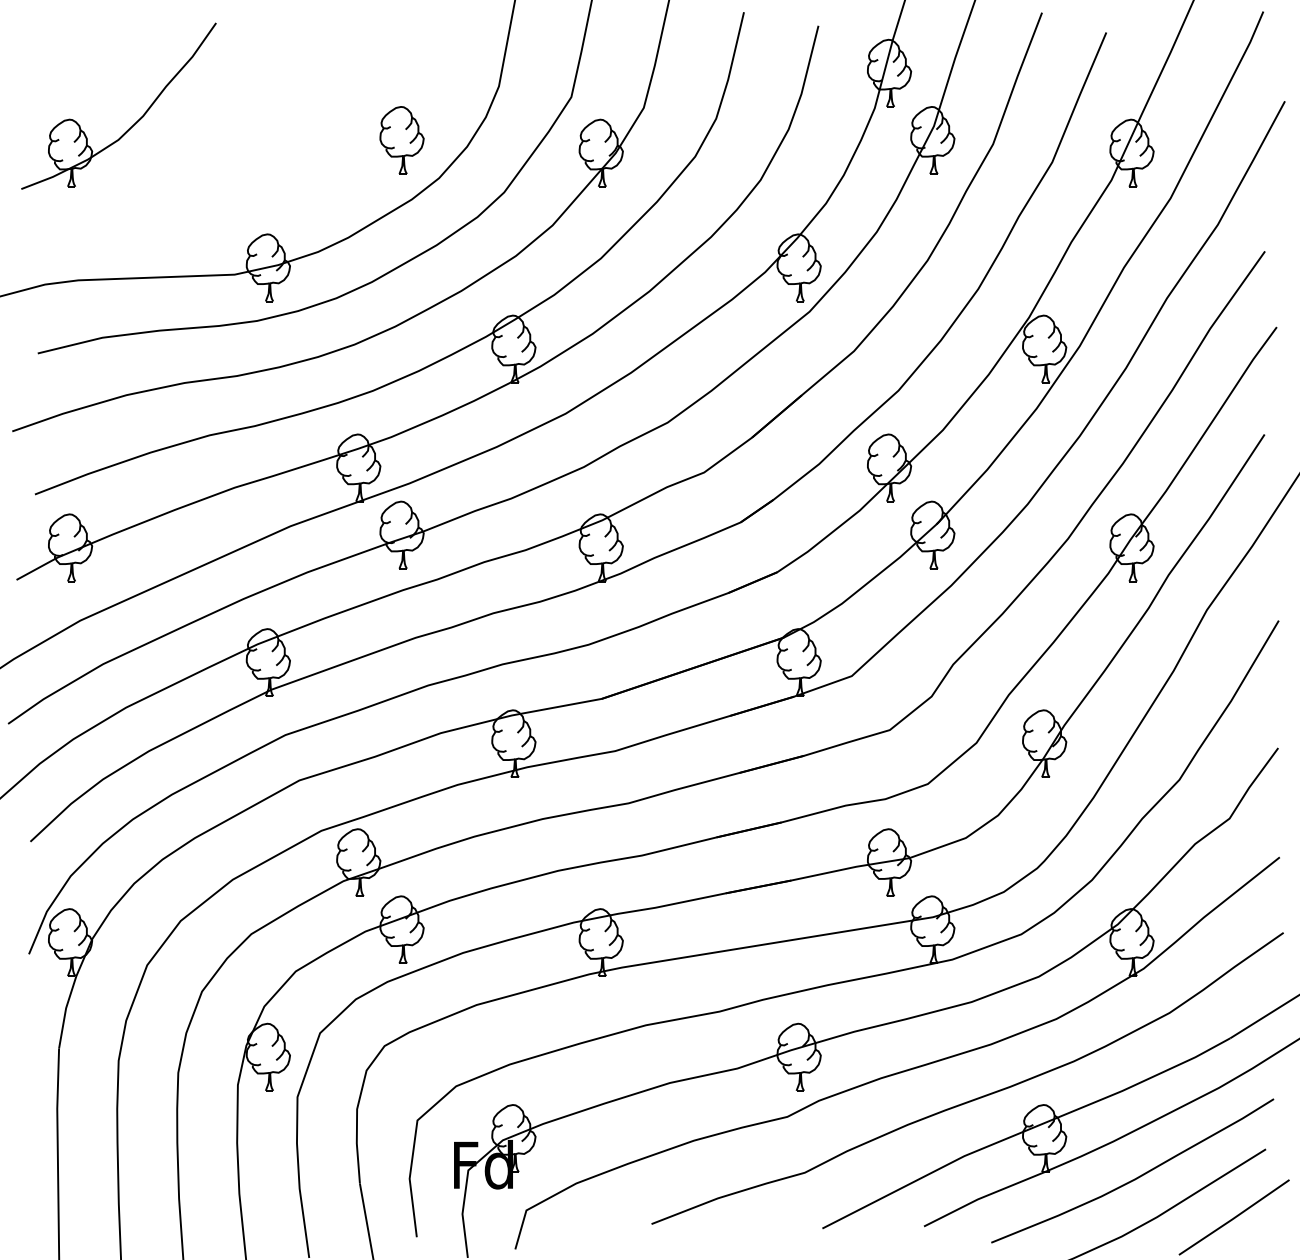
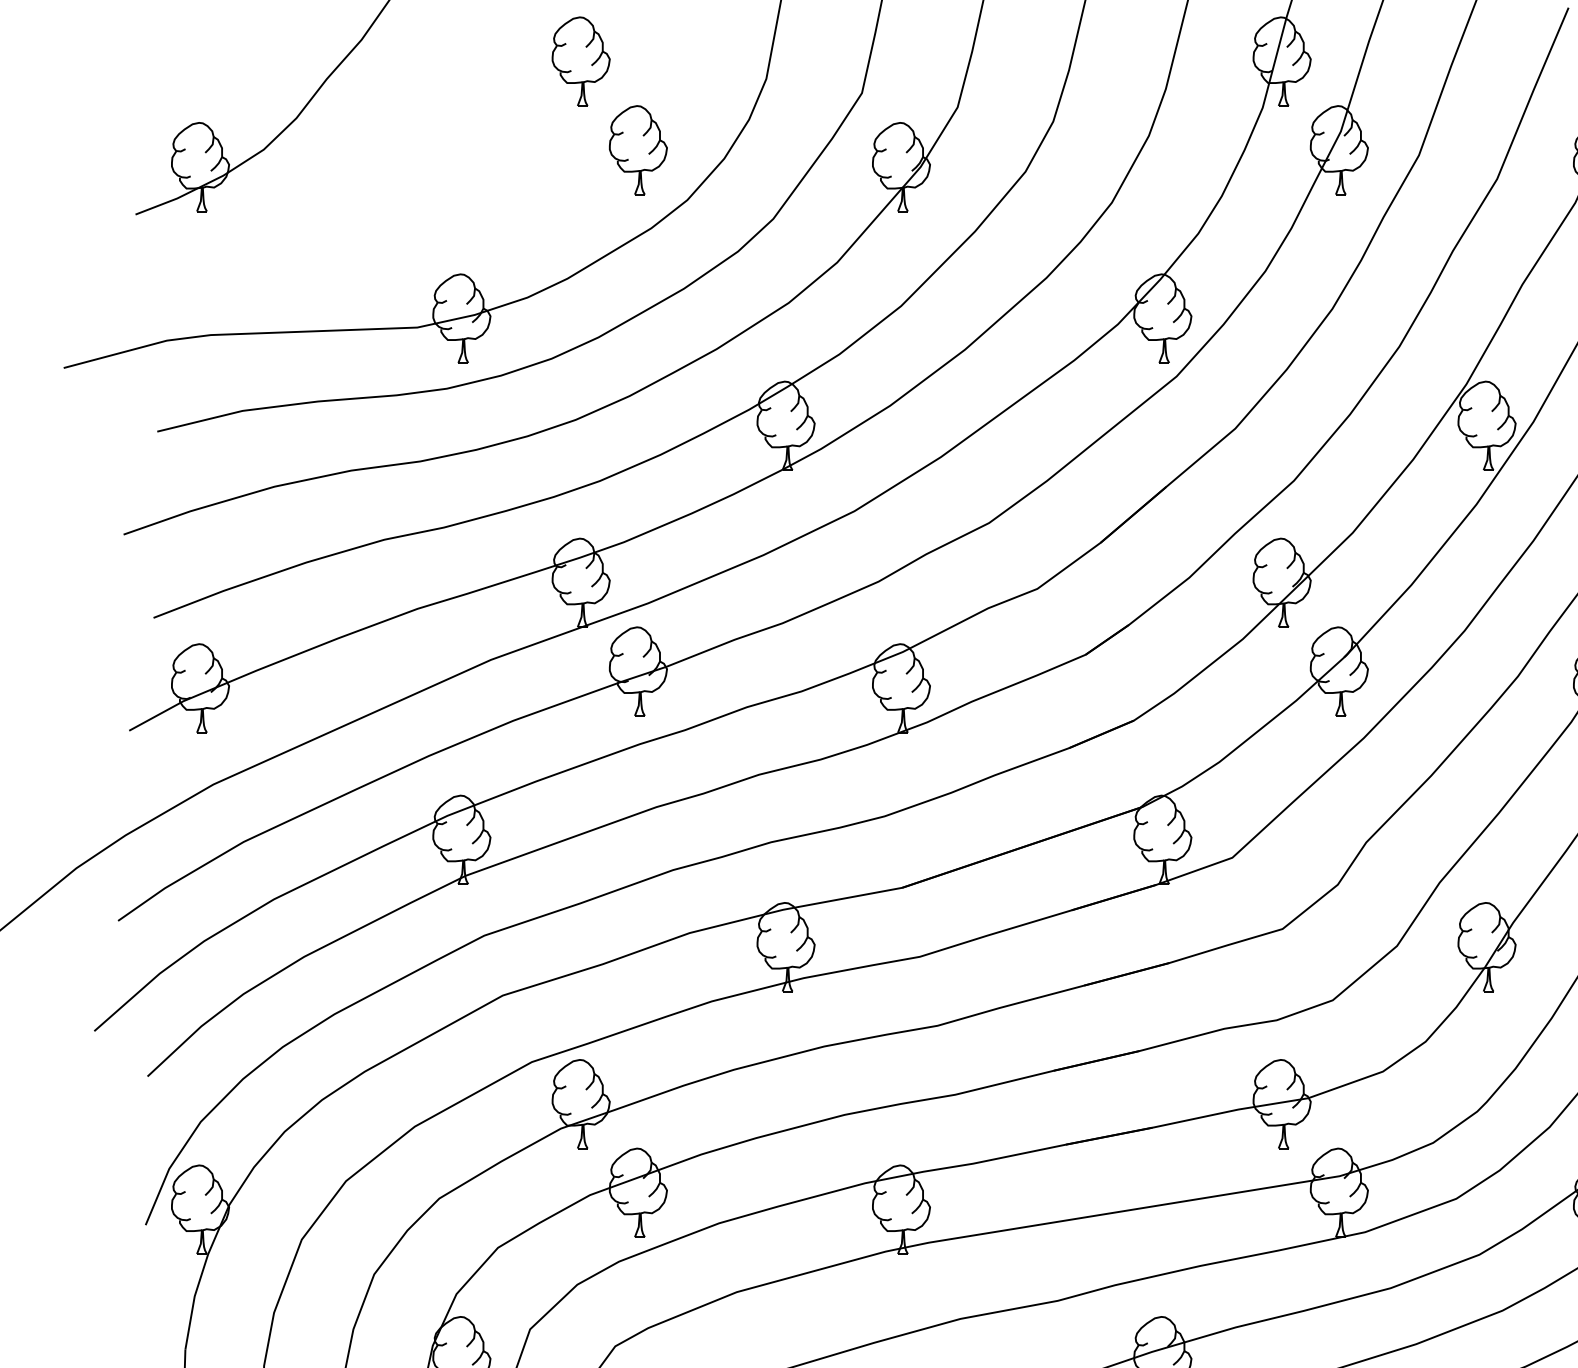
part: (358, 72) -> (580, 60), added

